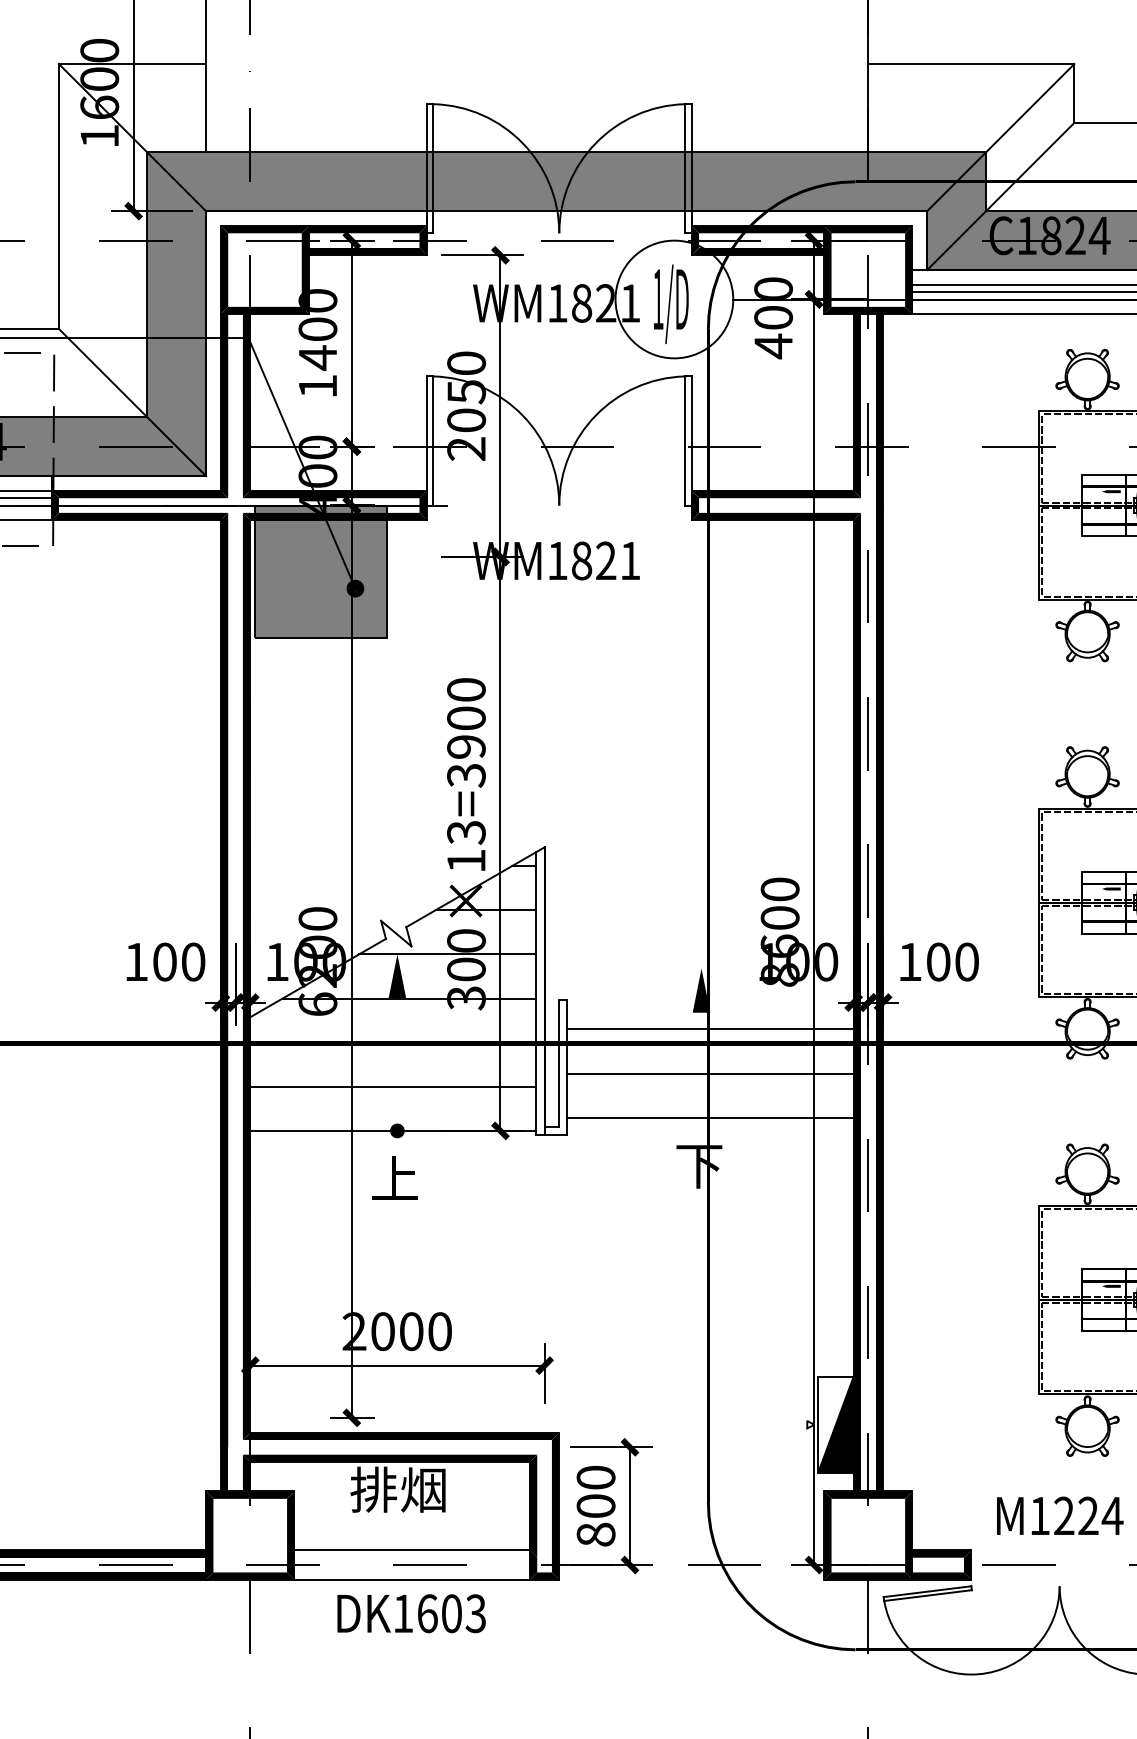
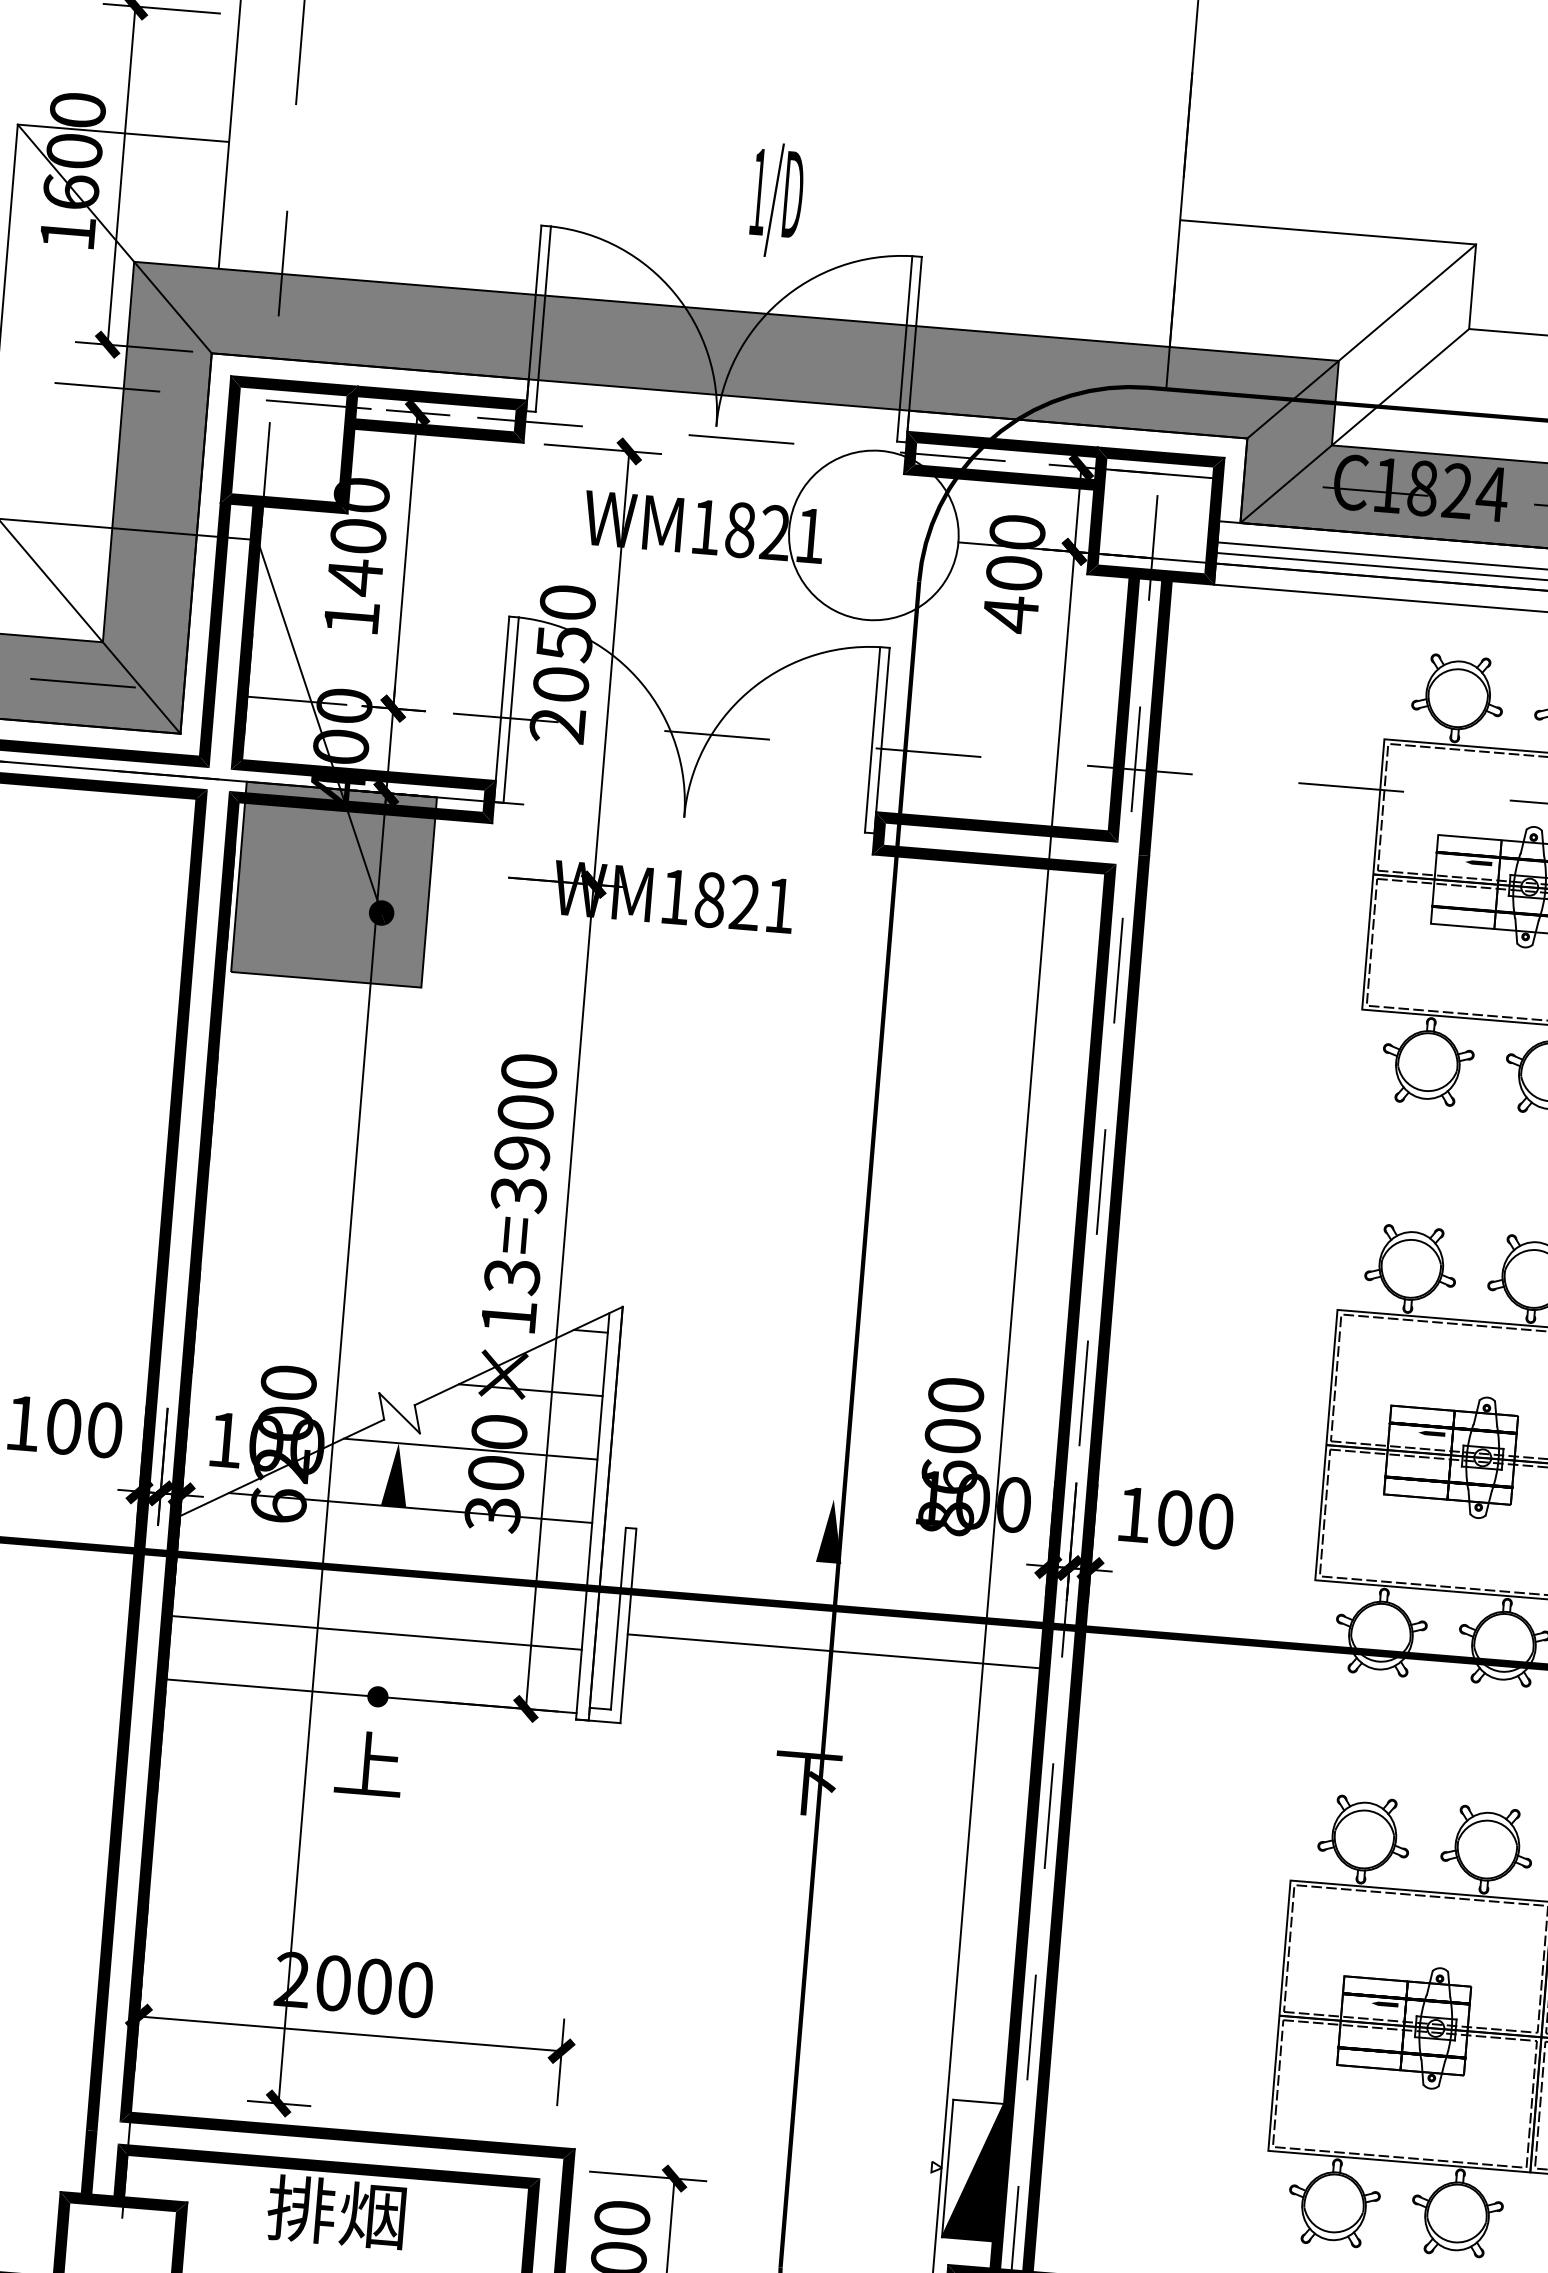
text: (671, 303) -> (777, 199), moved
line: (709, 1029) -> (838, 1587), removed
line: (709, 1117) -> (827, 1714), removed

